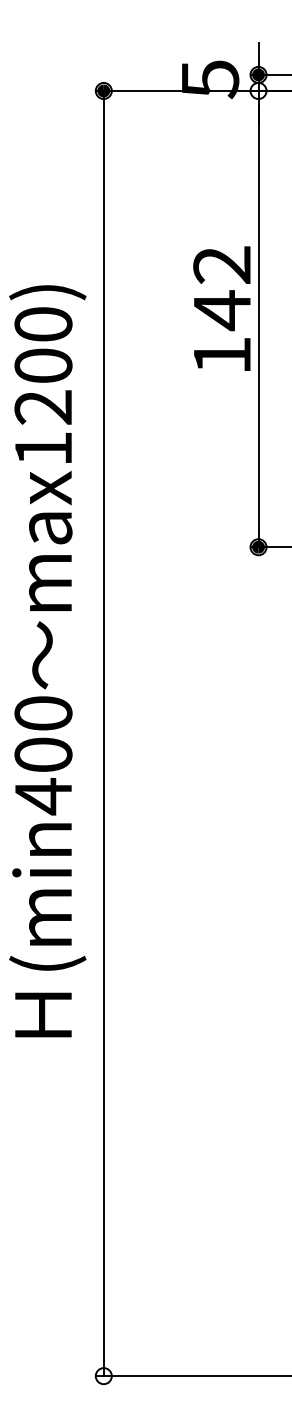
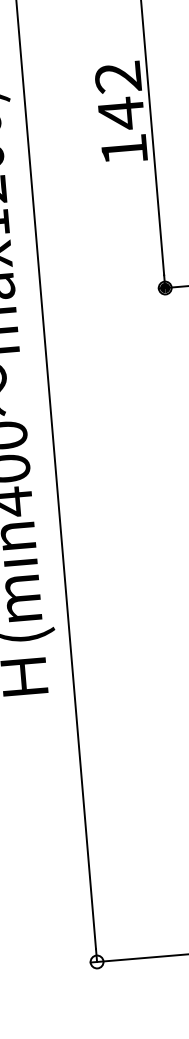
text: (221, 308) -> (120, 112), moved

